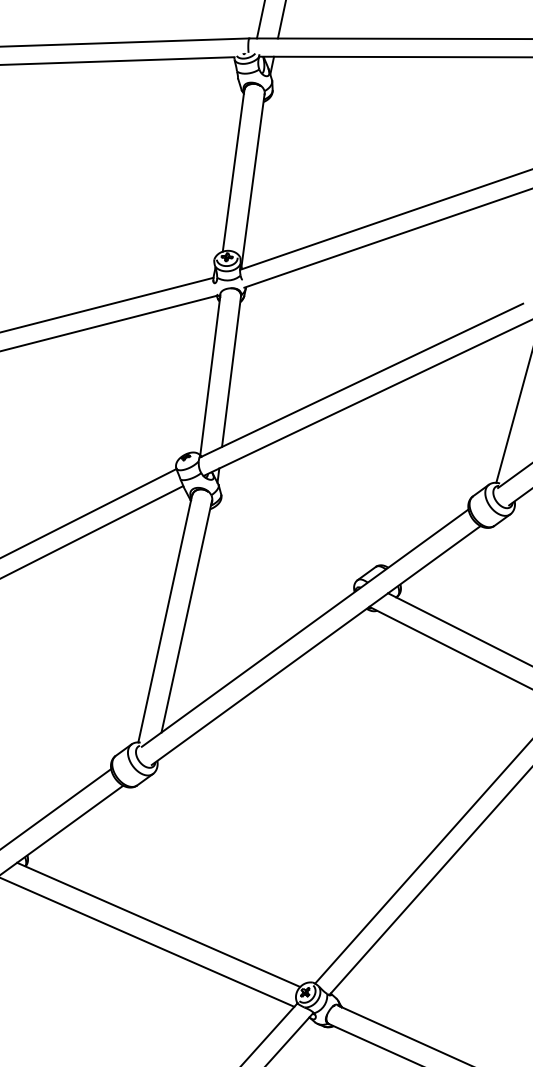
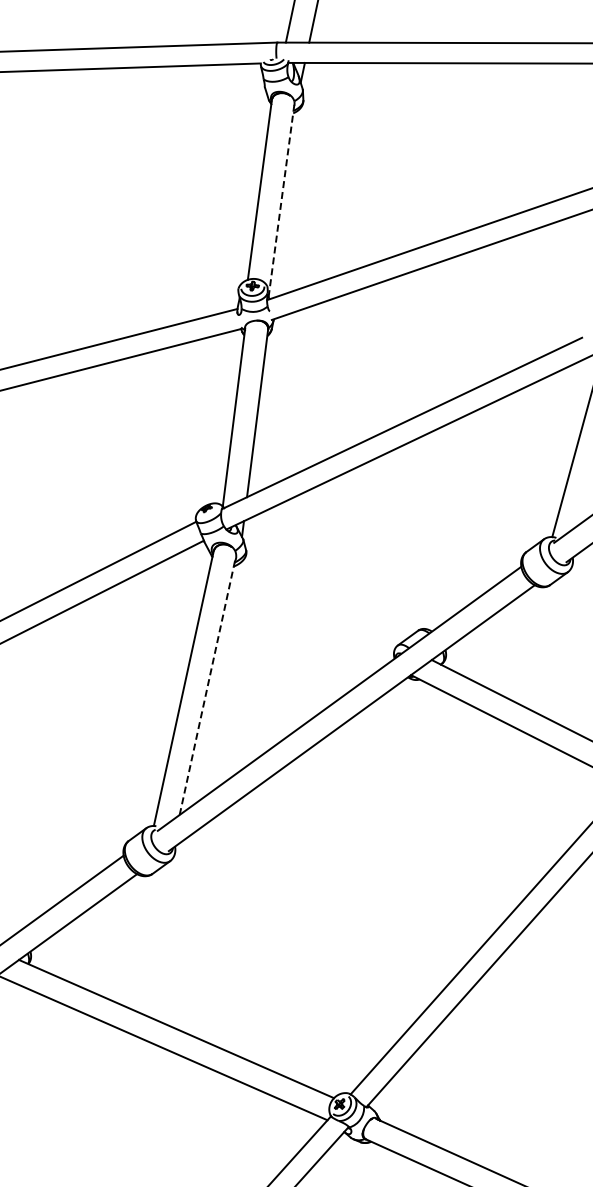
line: (253, 180) -> (281, 200), solid -> dashed
line: (186, 617) -> (207, 686), solid -> dashed

